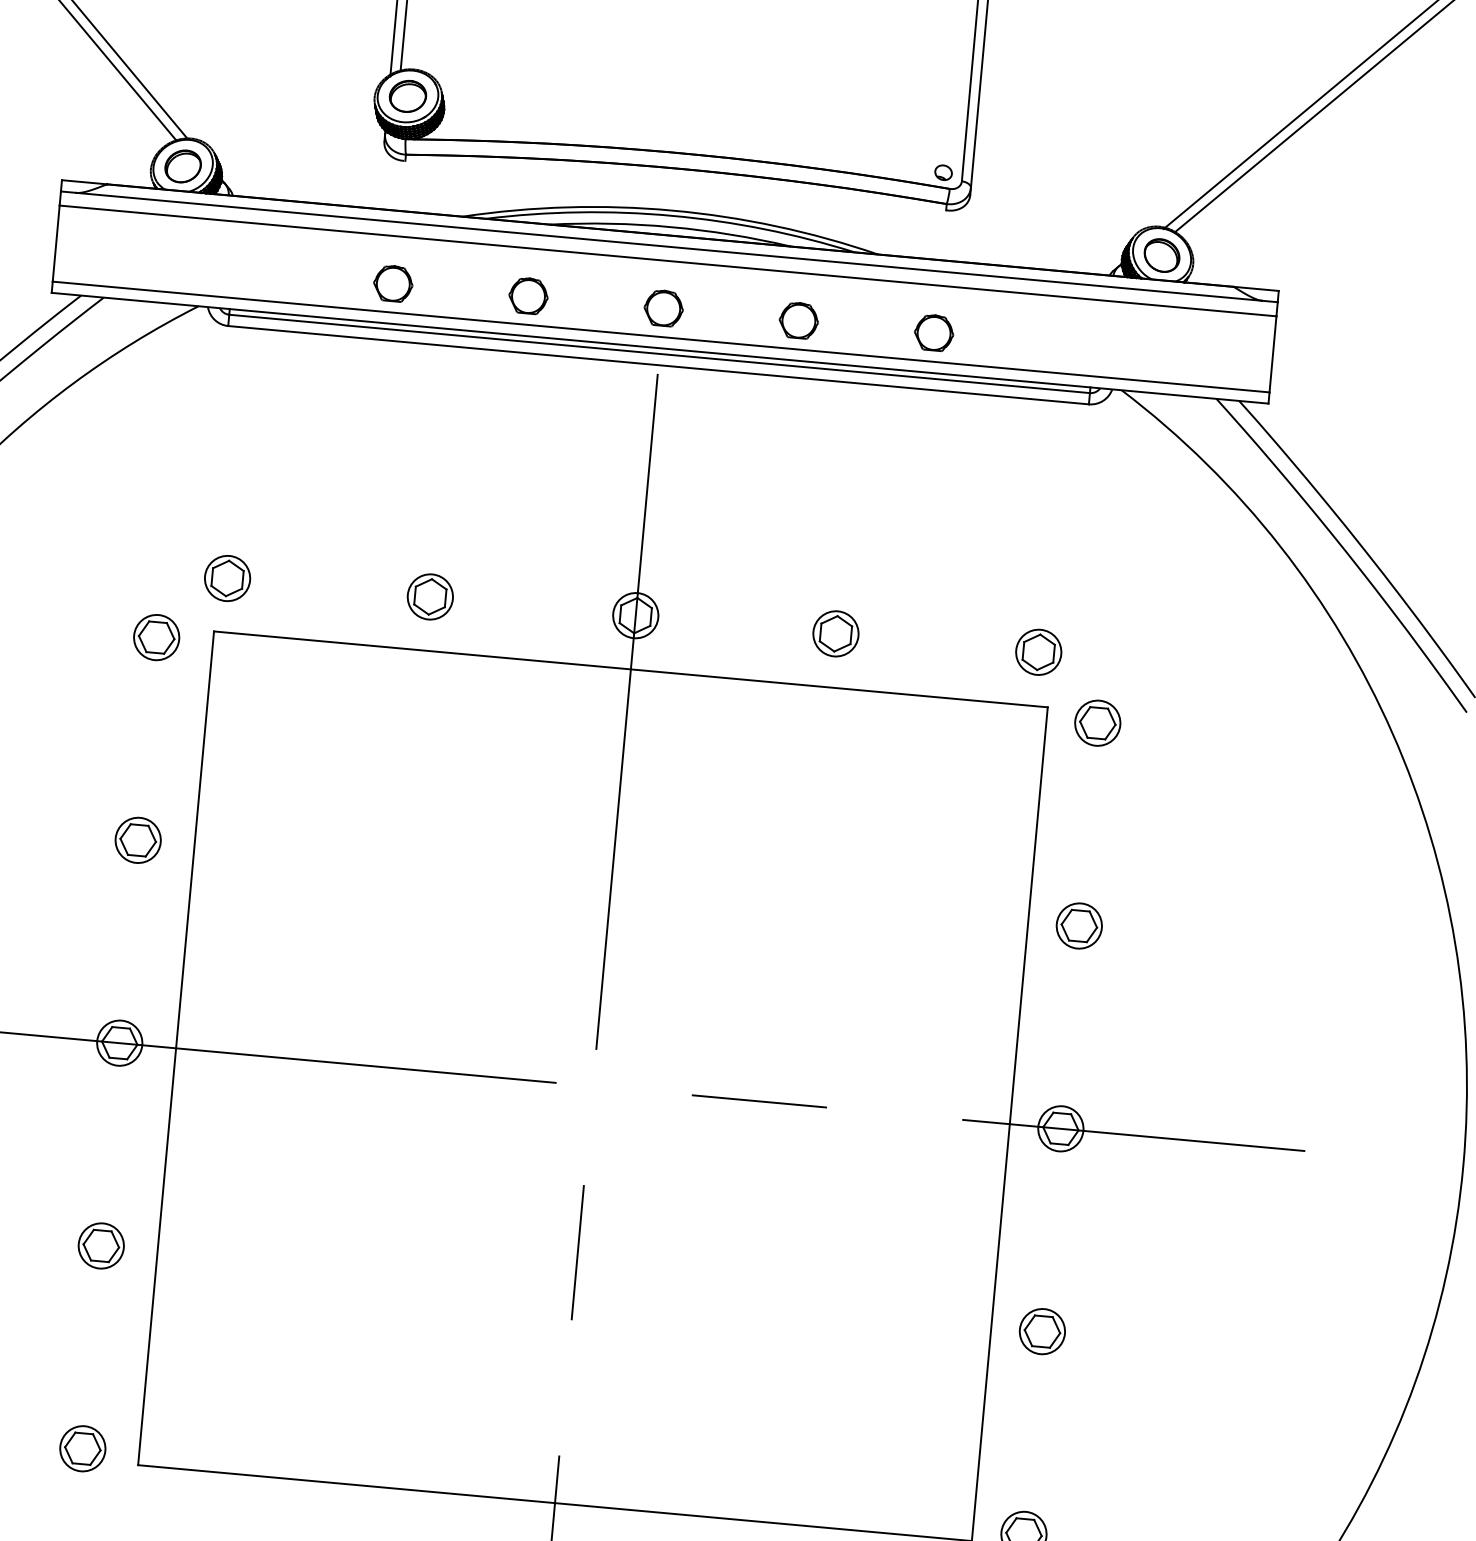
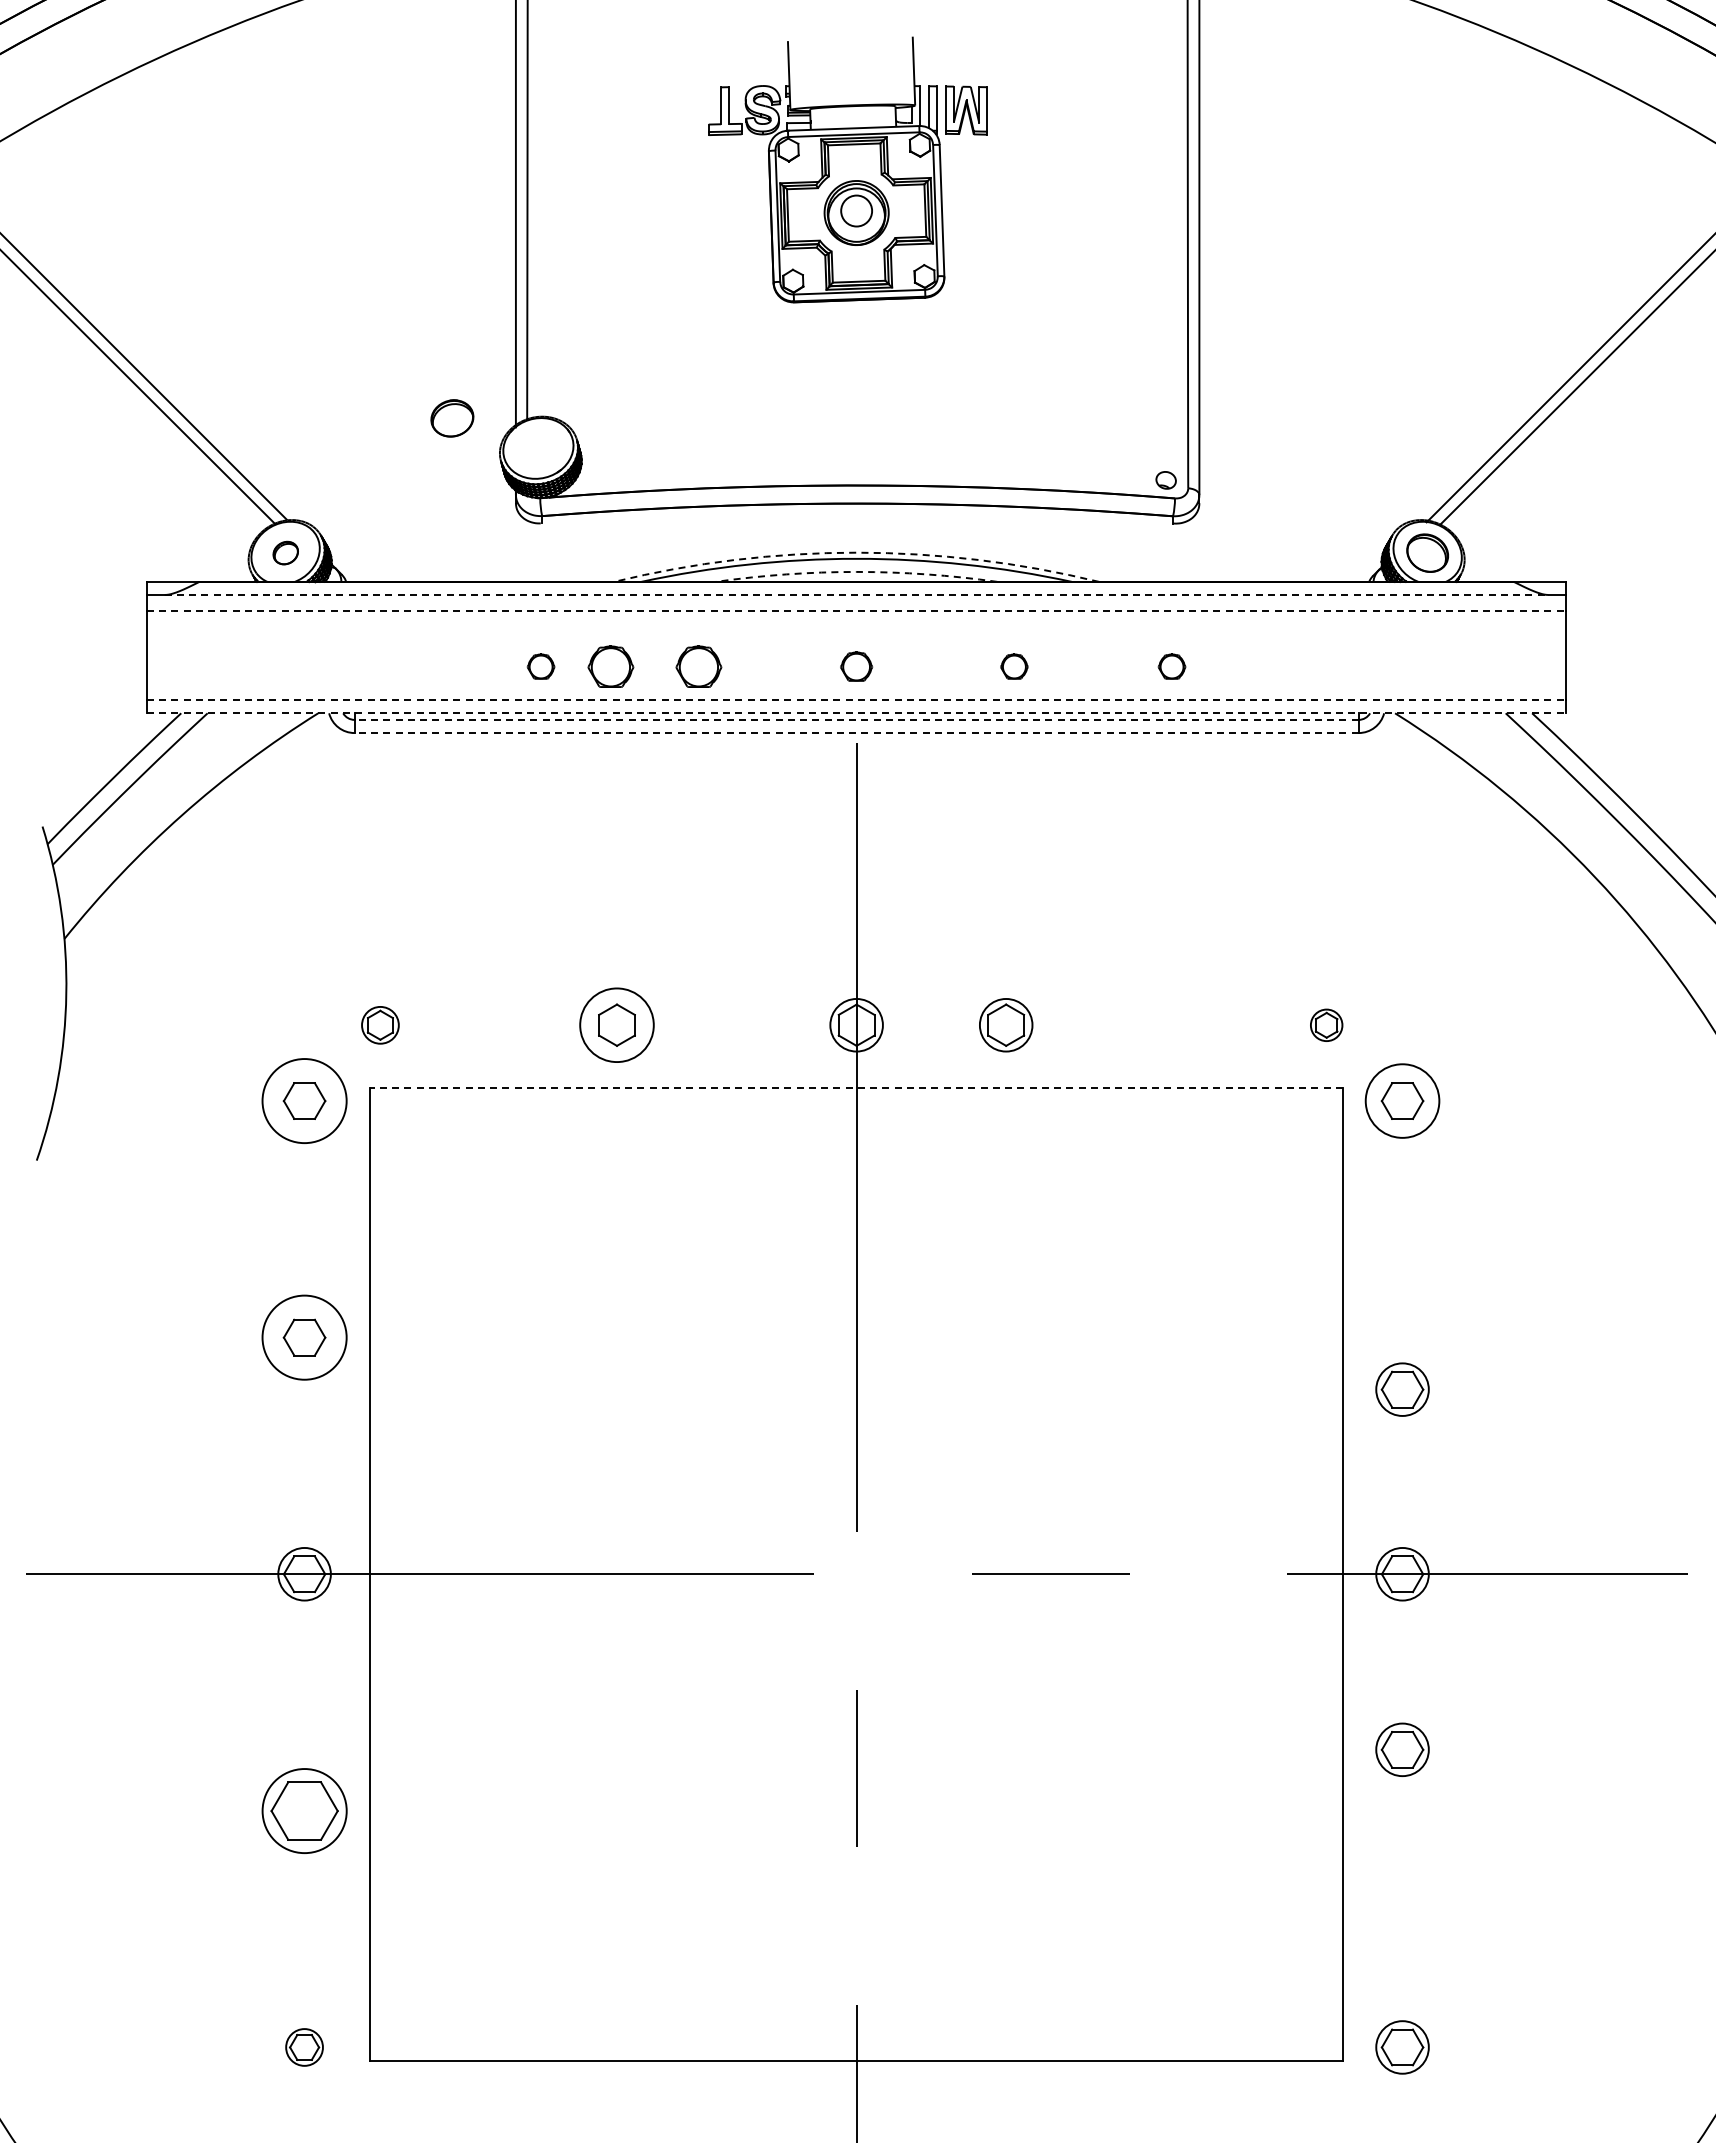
part: (408, 96) -> (452, 418), moved
part: (183, 165) -> (285, 552), size x0.6
arc: (672, 210) -> (856, 552), solid -> dashed
arc: (671, 226) -> (856, 571), solid -> dashed
line: (669, 246) -> (856, 594), solid -> dashed
line: (667, 260) -> (856, 611), solid -> dashed
part: (392, 283) -> (540, 666), size x0.6
part: (452, 288) -> (610, 666), added
part: (663, 308) -> (856, 666), size x0.7
part: (799, 320) -> (1014, 666), size x0.6
part: (933, 332) -> (1171, 666), size x0.6
line: (660, 337) -> (856, 700), solid -> dashed
line: (659, 348) -> (856, 713), solid -> dashed
line: (659, 353) -> (856, 719), solid -> dashed
line: (658, 365) -> (856, 733), solid -> dashed
part: (227, 578) -> (380, 1025), size x0.7
circle: (430, 596) -> (616, 1024), size x1.4
part: (836, 634) -> (1006, 1025), moved
circle: (156, 637) -> (304, 1100), size x1.6
part: (1038, 652) -> (1326, 1025), size x0.6
line: (630, 669) -> (856, 1087), solid -> dashed
circle: (1097, 722) -> (1402, 1100), size x1.4
circle: (138, 840) -> (304, 1337), size x1.6
part: (1079, 925) -> (1402, 1389), moved
part: (101, 1245) -> (304, 1810), size x1.6
part: (1042, 1331) -> (1402, 1749), moved
part: (82, 1448) -> (304, 2047), size x0.7

